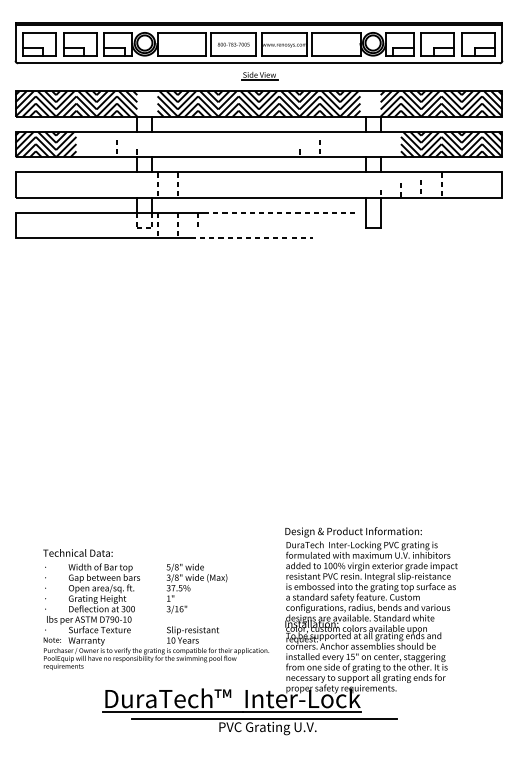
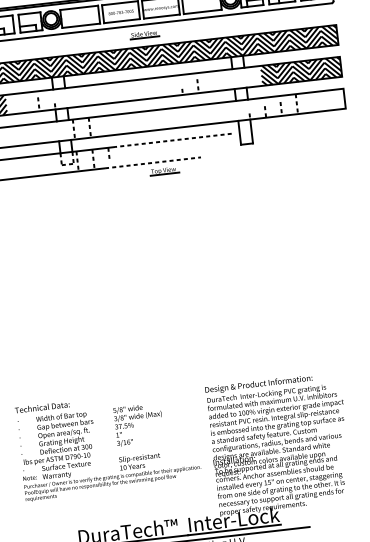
hatch: (147, 103) -> (58, 66), added
hatch: (370, 103) -> (233, 46), added
part: (265, 250) -> (164, 171), added
text: (155, 609) -> (108, 444), moved

